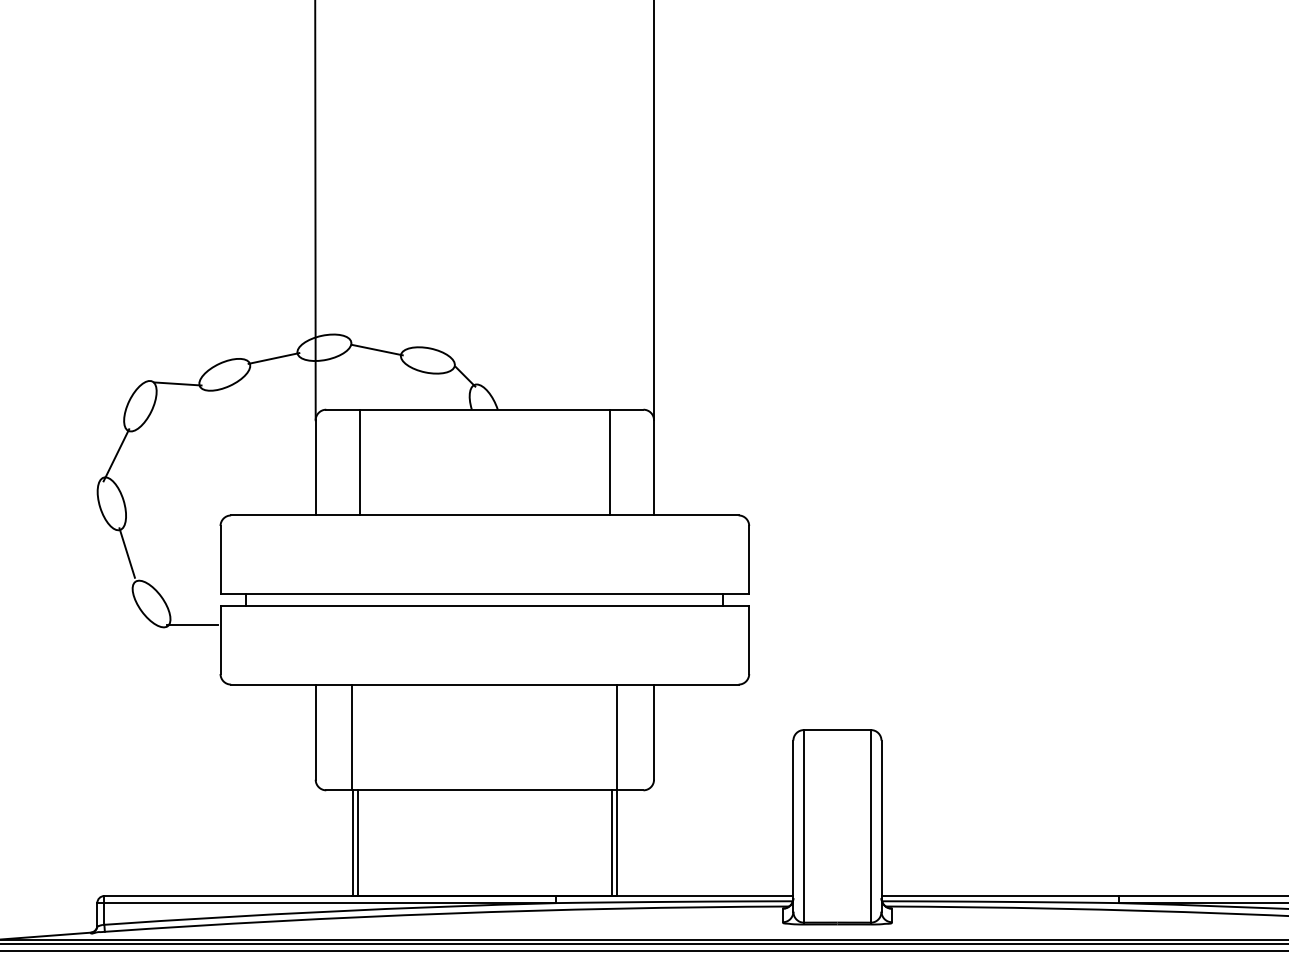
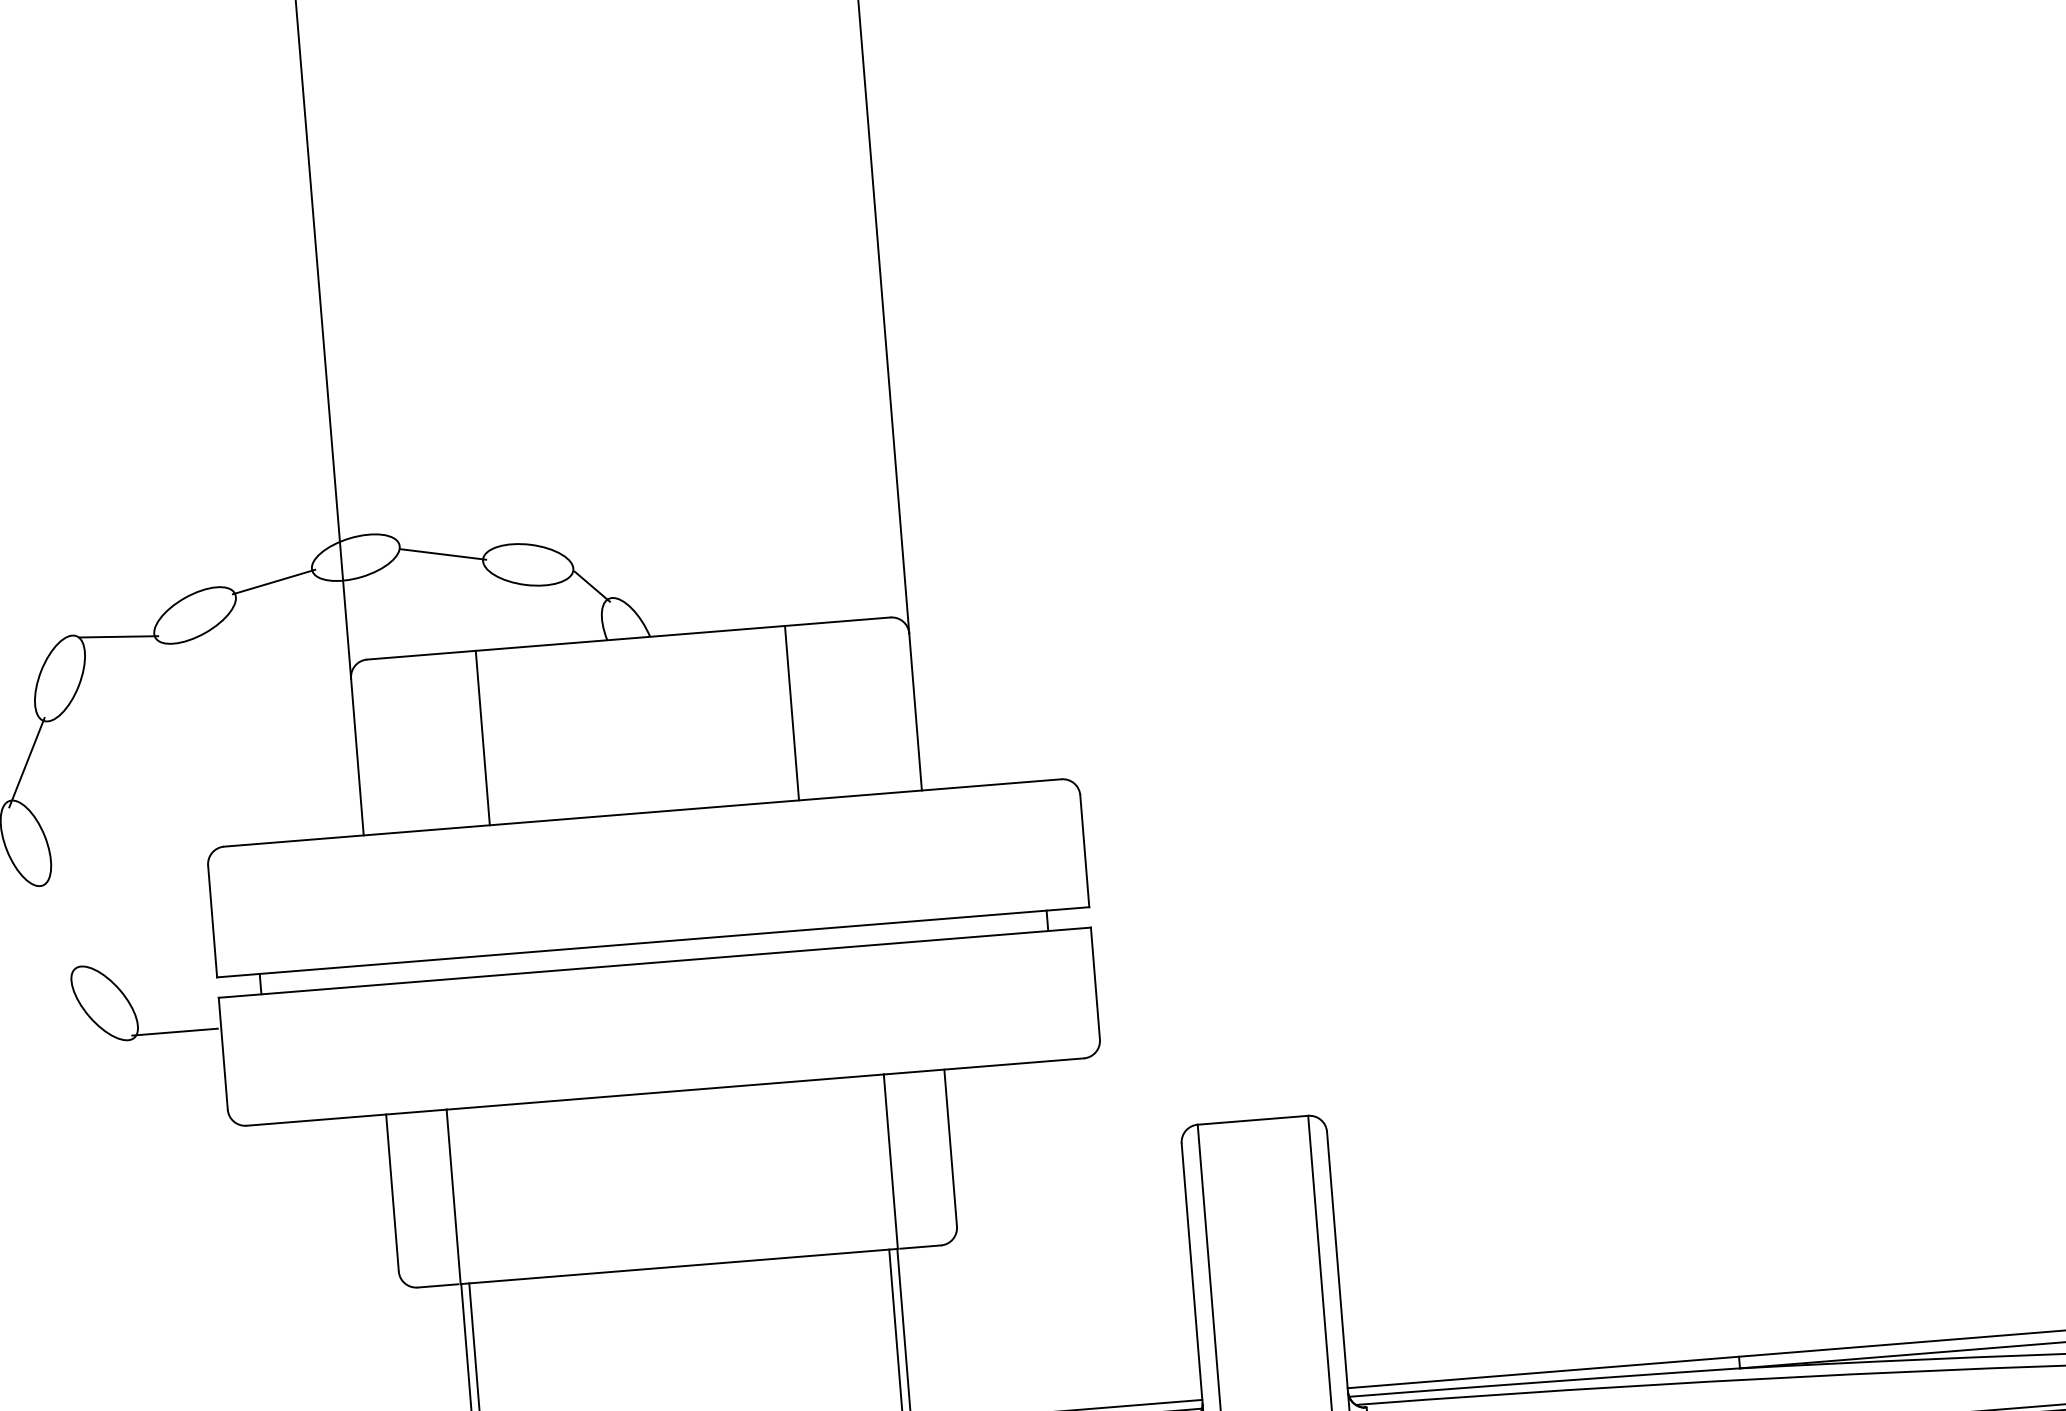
line: (360, 462) -> (483, 737), moved
line: (609, 462) -> (791, 713), moved
line: (126, 552) -> (56, 921), removed

